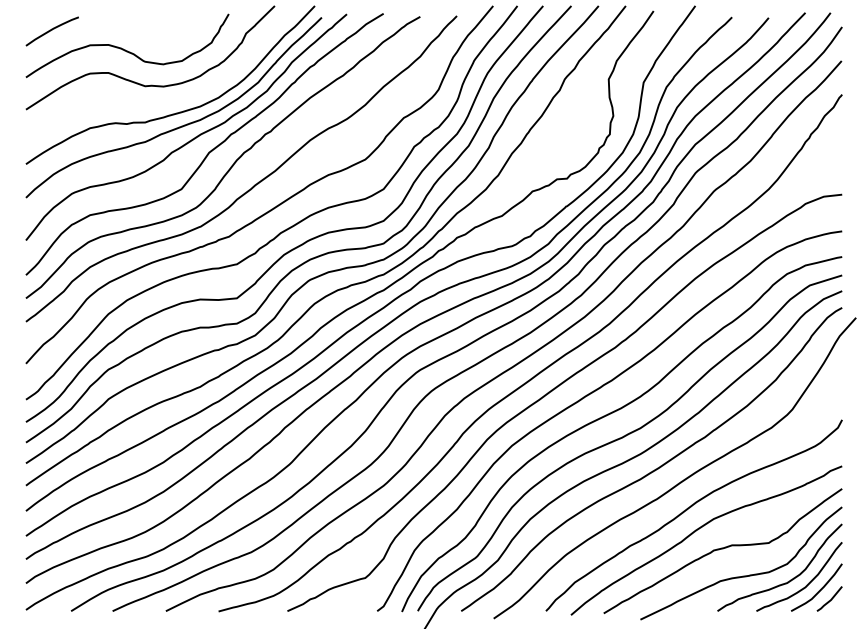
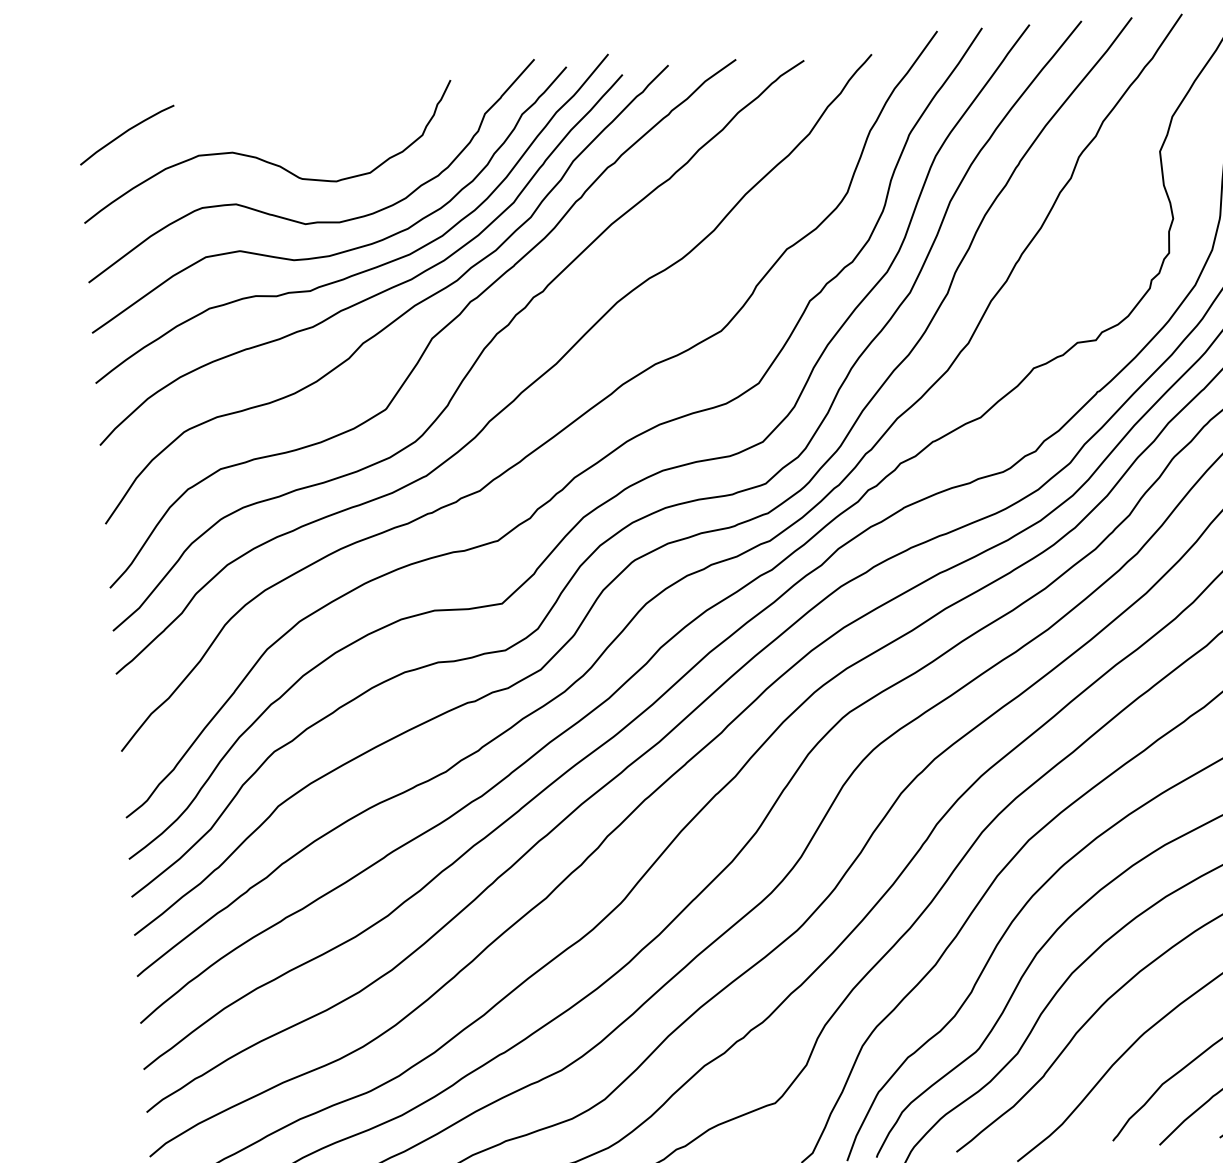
curve: (164, 101) -> (343, 249), added

